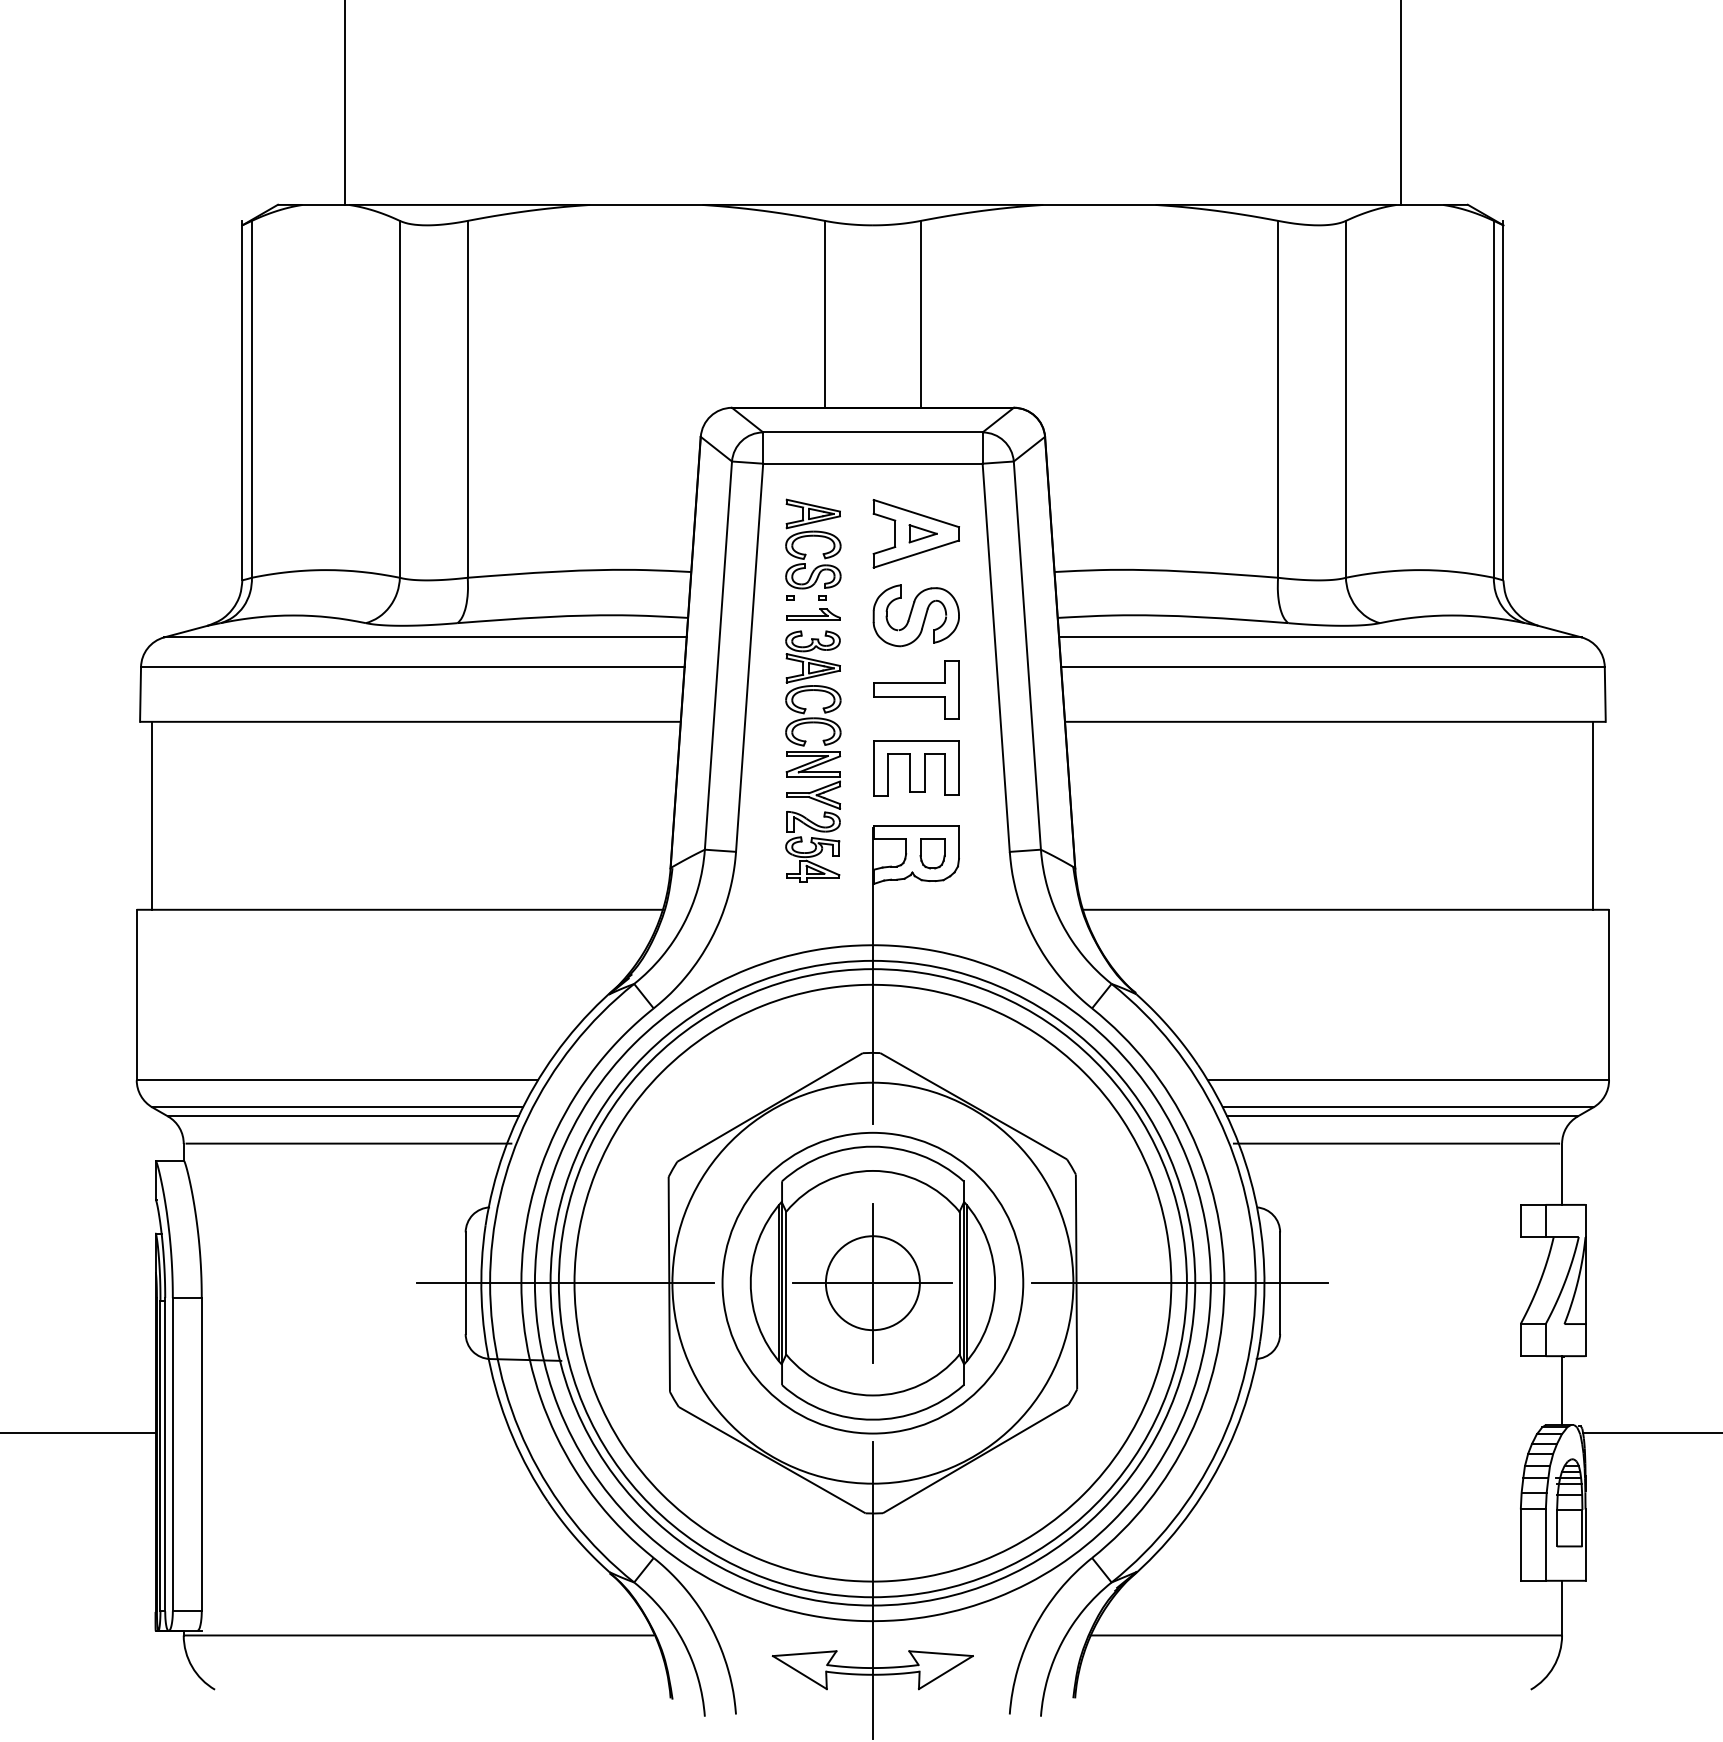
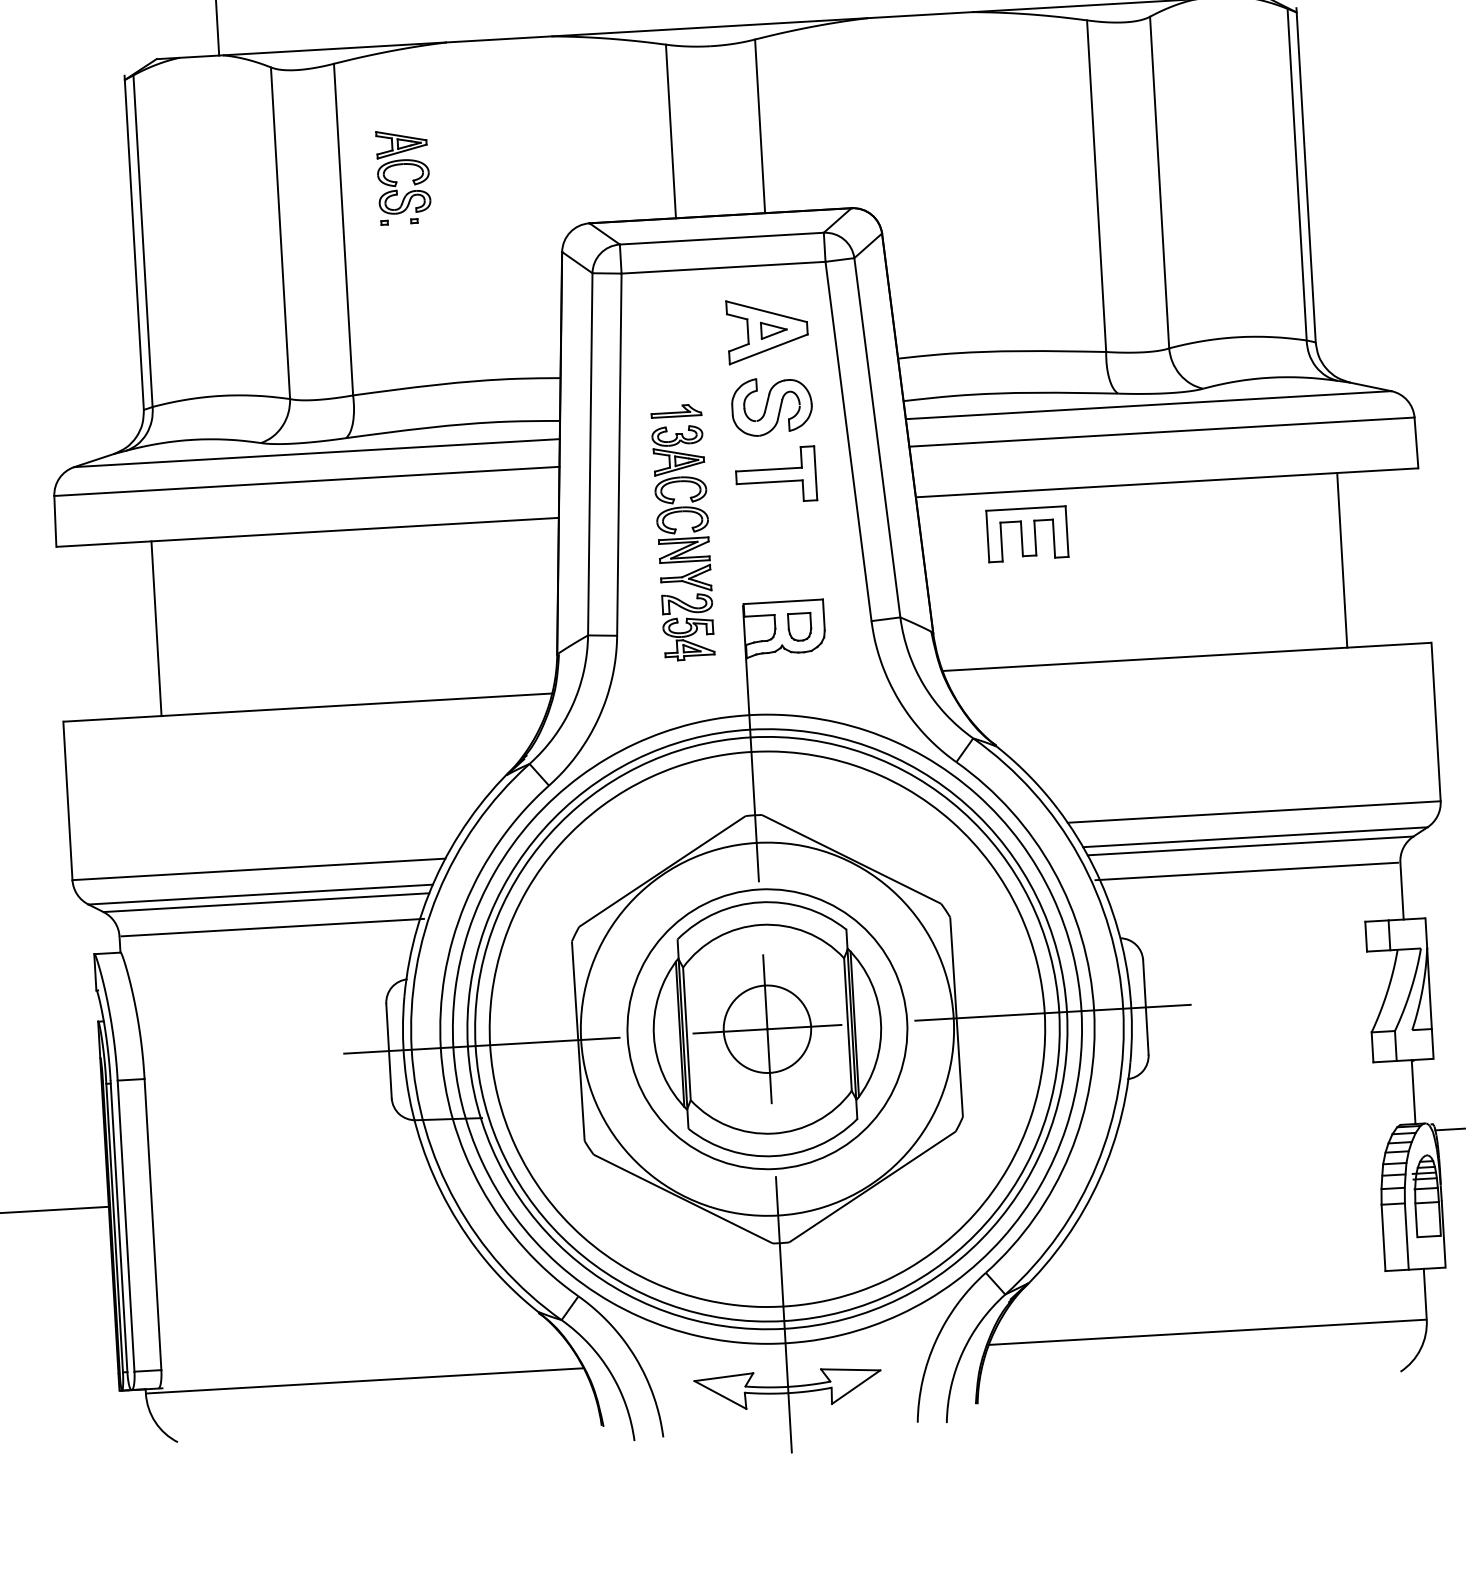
part: (806, 554) -> (397, 181), moved
part: (916, 768) -> (1027, 534), moved
line: (152, 815) -> (156, 628), moved
line: (1593, 815) -> (1342, 560), moved

